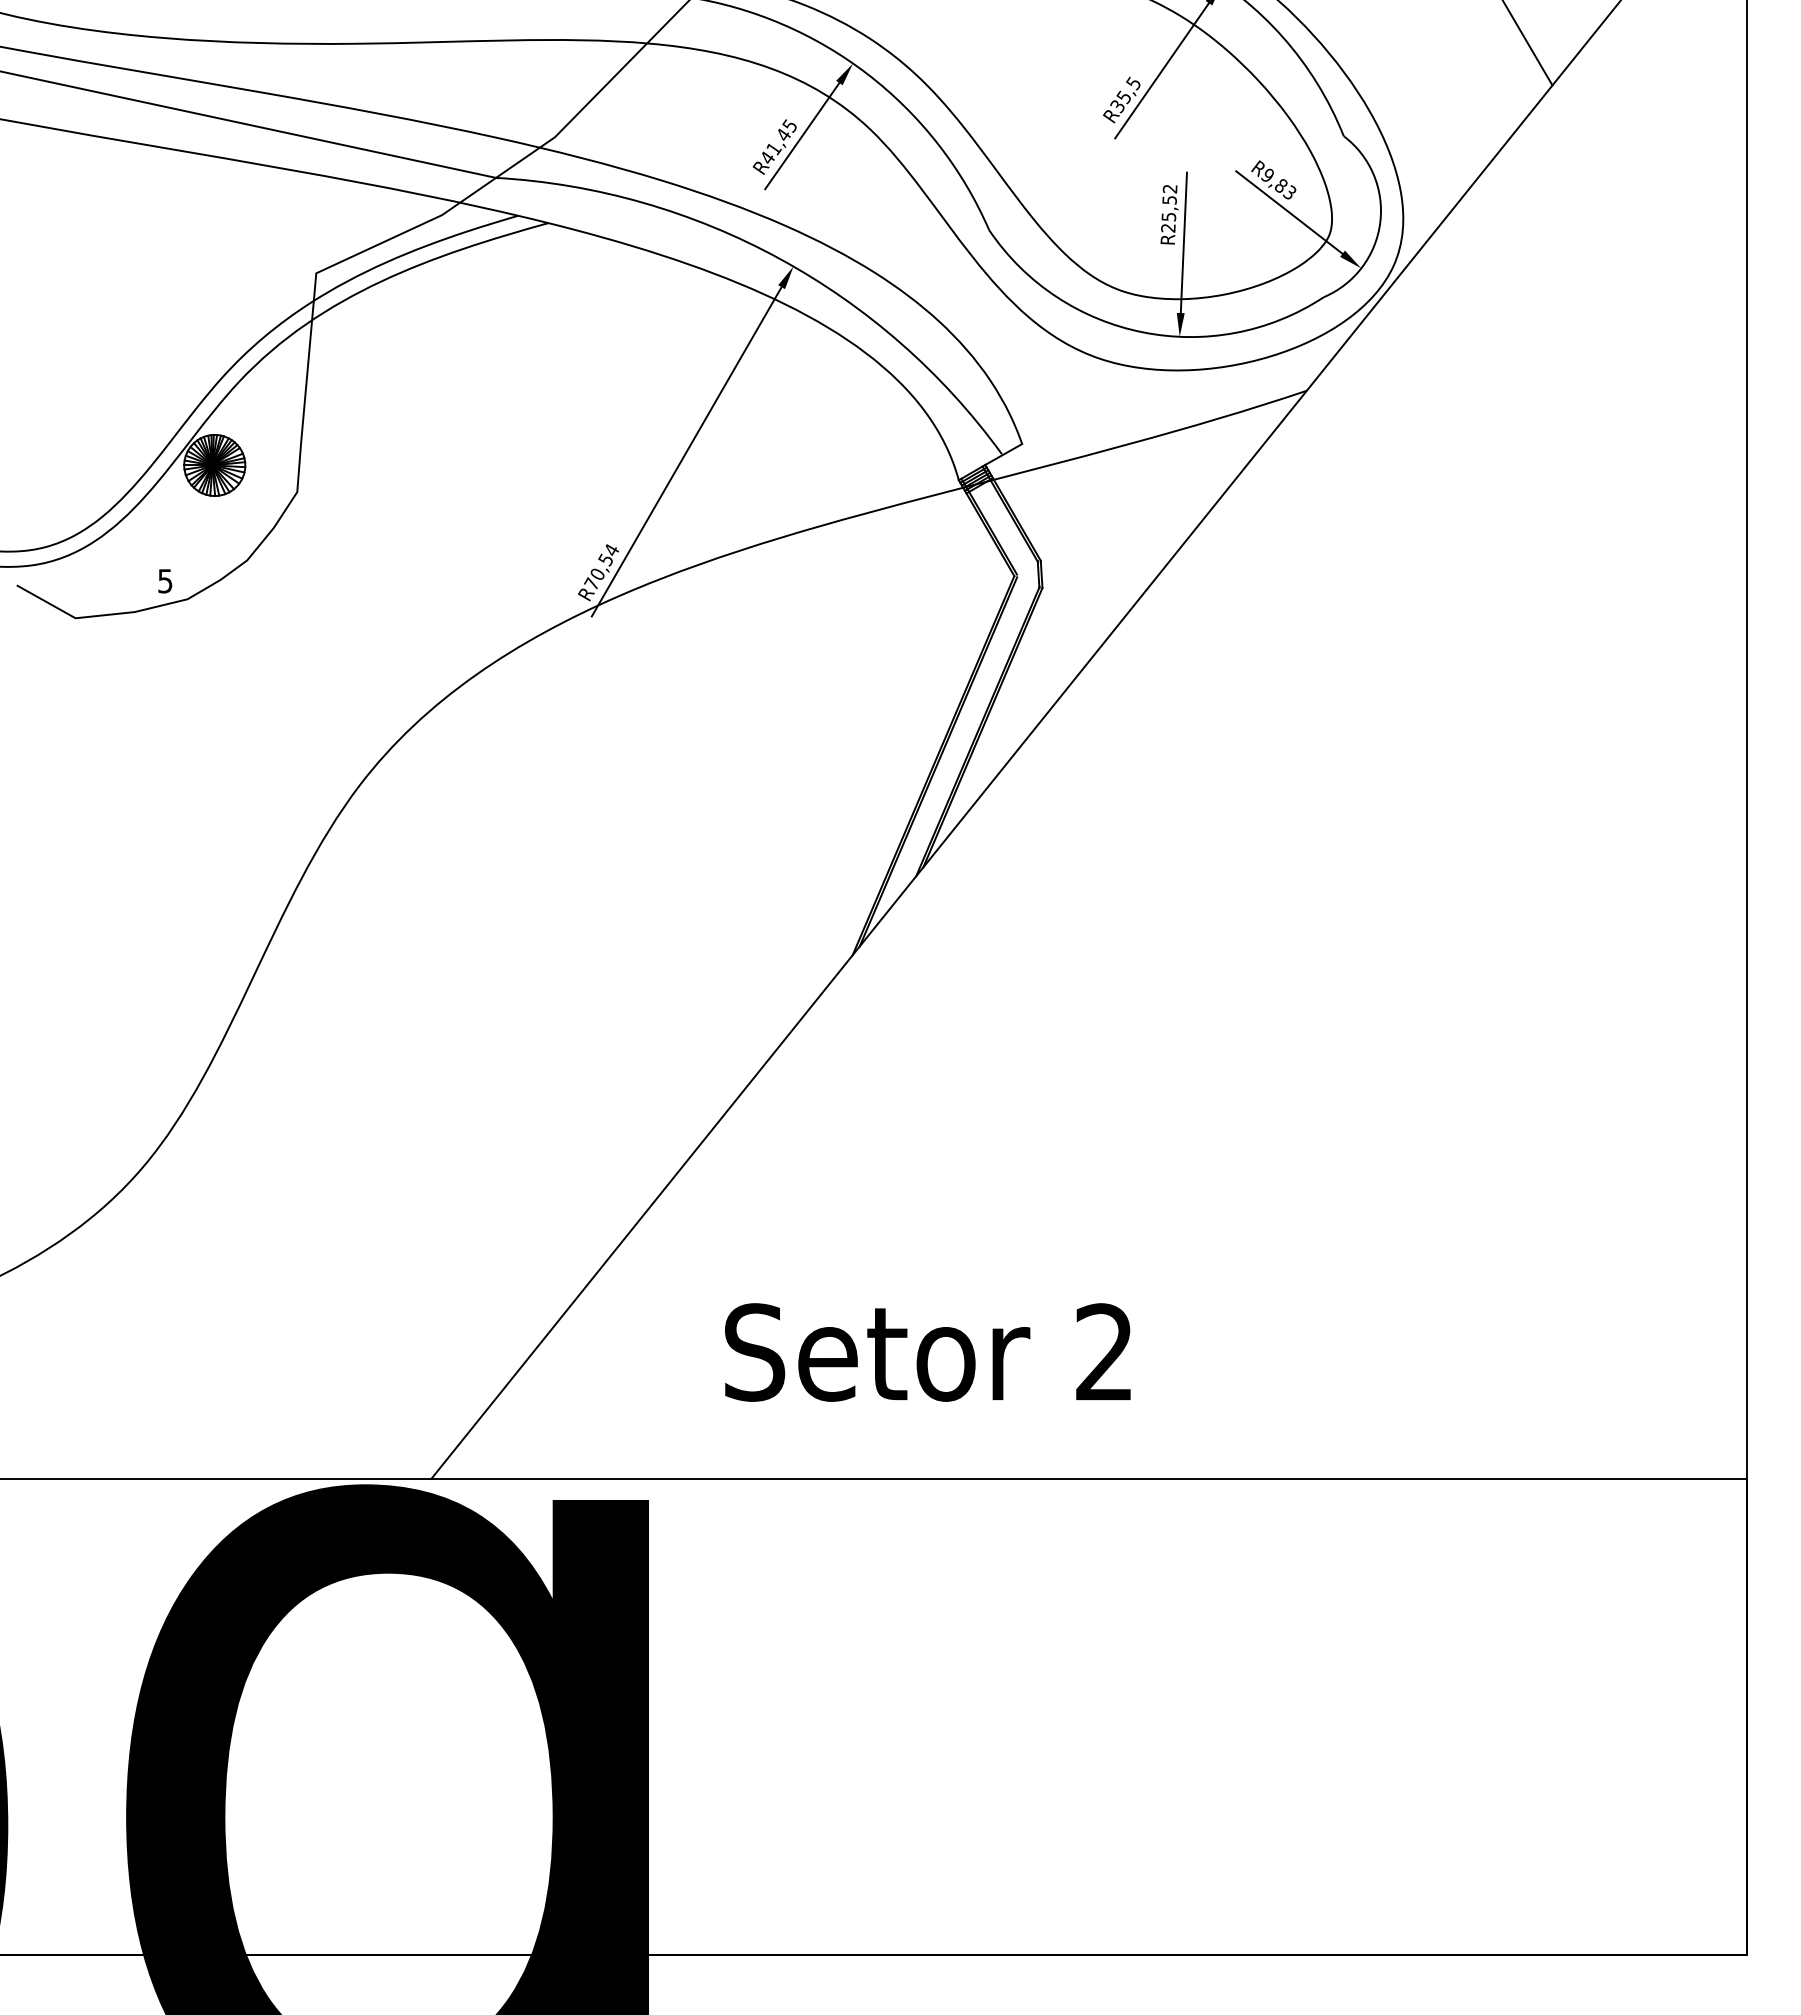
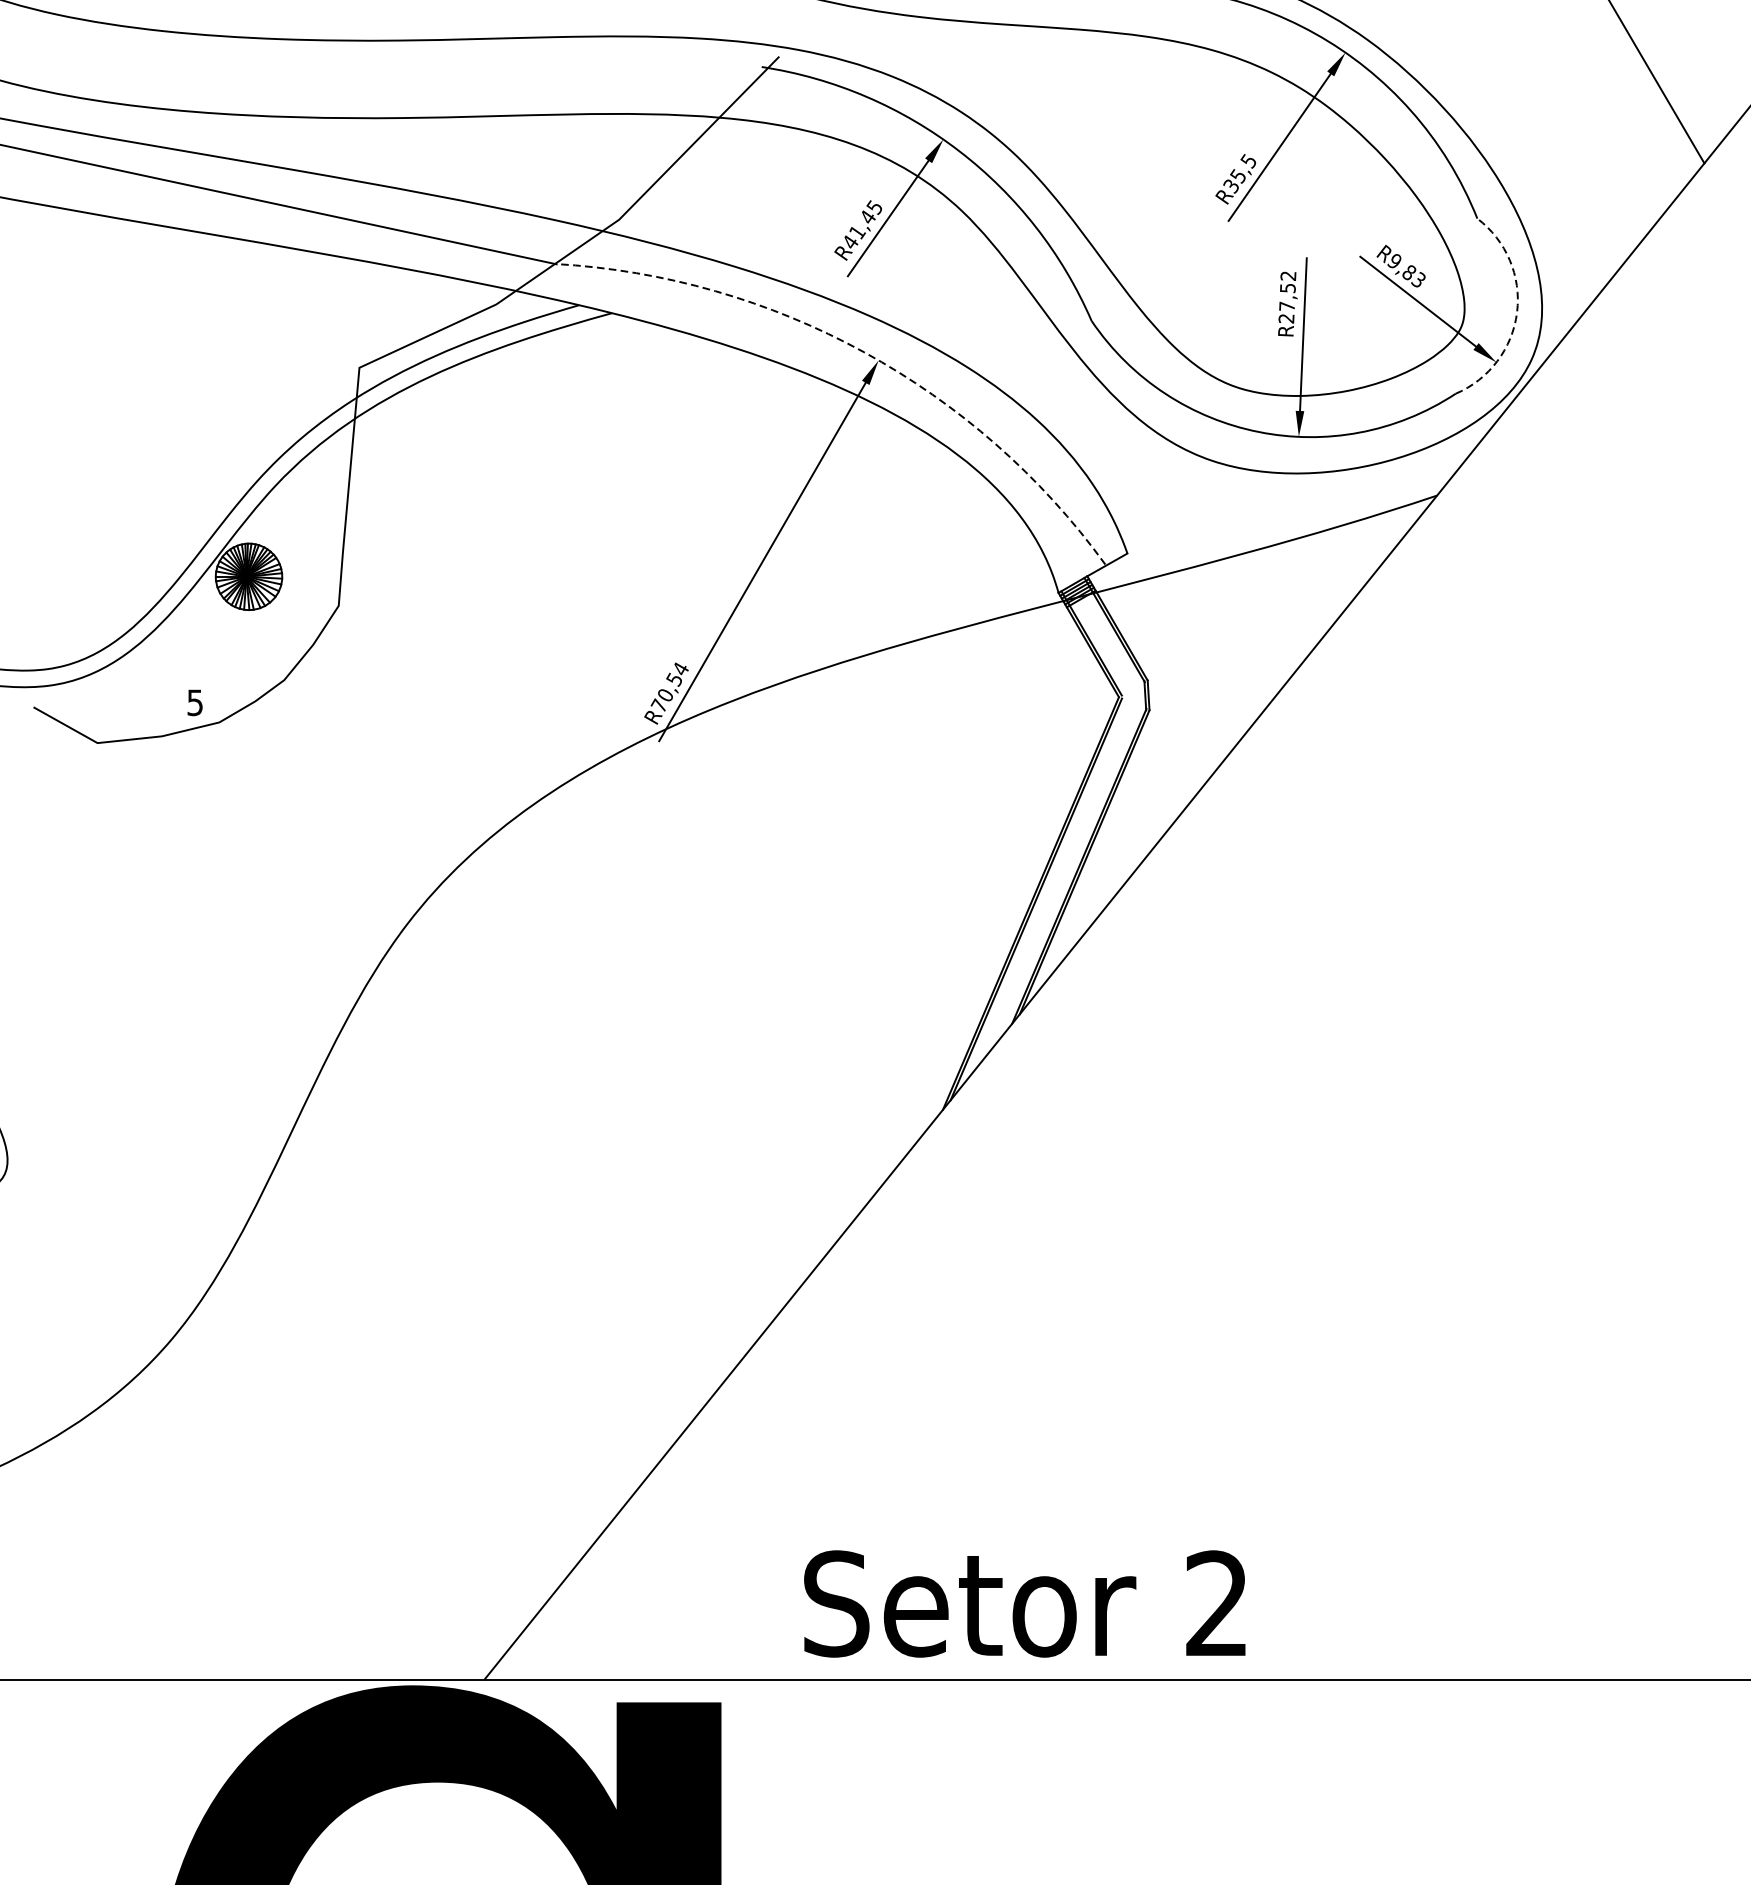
text: (1168, 216) -> (1286, 305), R25,52 -> R27,52
arc: (1380, 222) -> (1517, 312), solid -> dashed
arc: (780, 259) -> (864, 352), solid -> dashed
text: (927, 1352) -> (1024, 1603), moved

